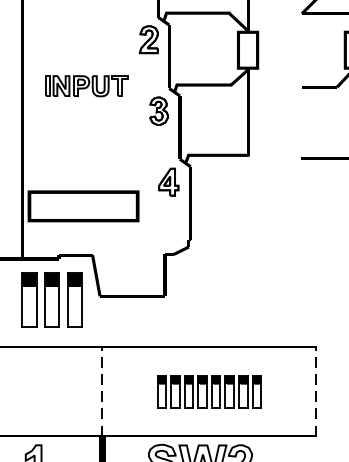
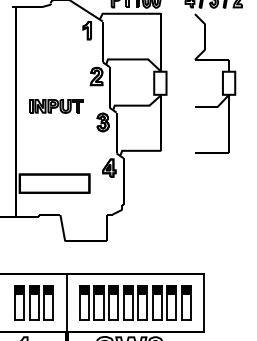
part: (50, 299) -> (33, 302), moved
line: (102, 391) -> (66, 302), dashed -> solid
part: (209, 391) -> (135, 302), size x1.67
line: (316, 391) -> (204, 302), dashed -> solid

